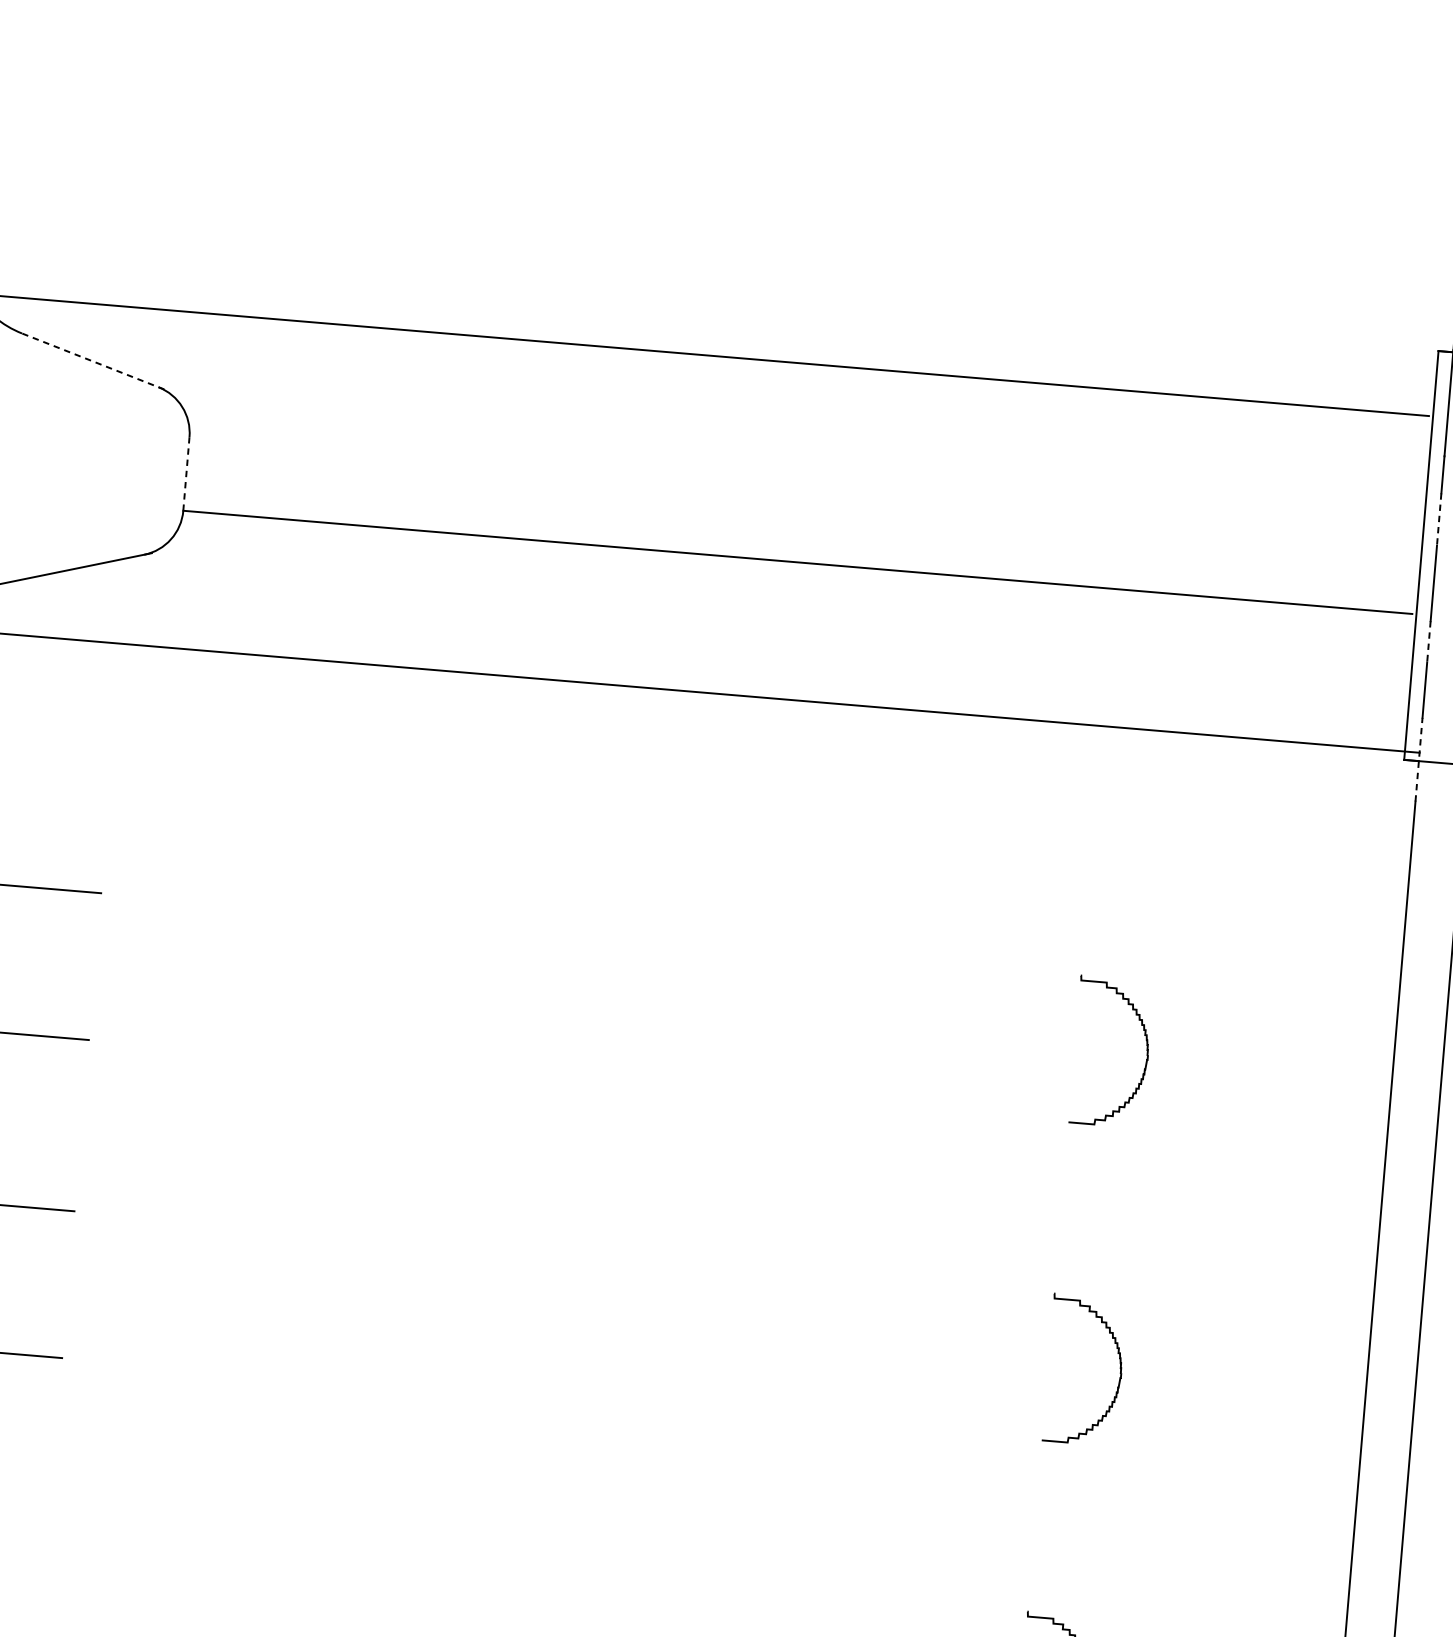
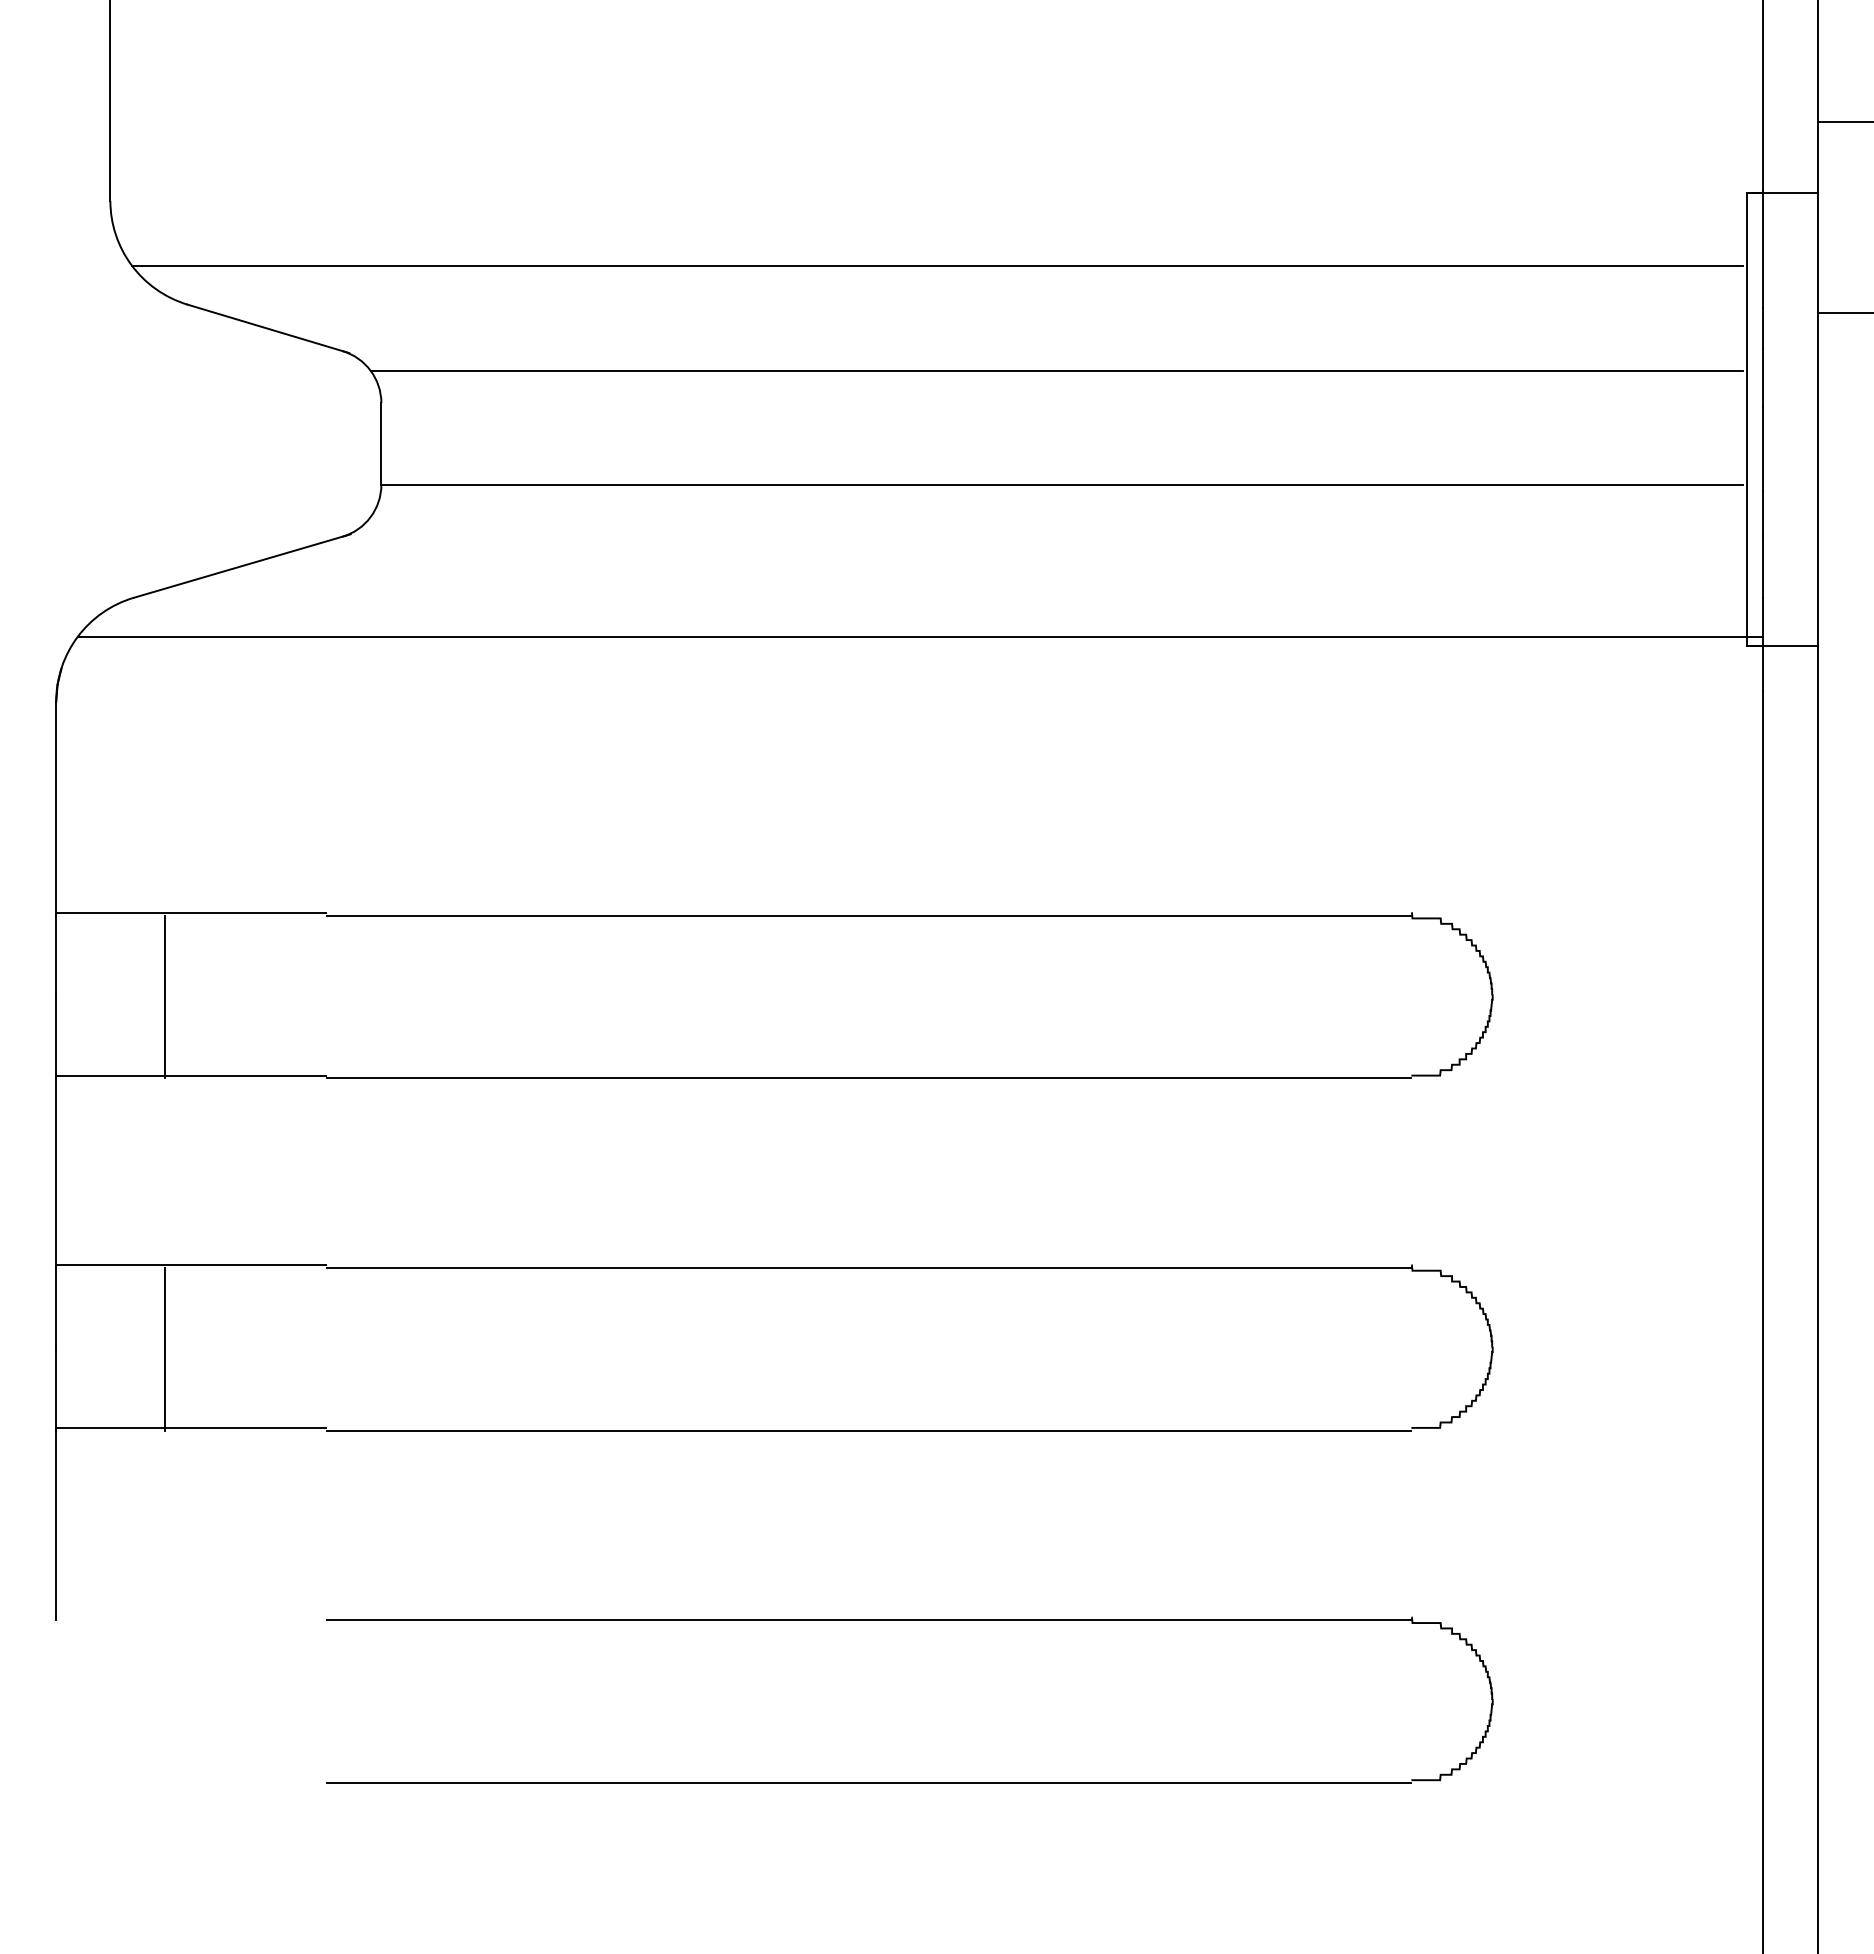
line: (92, 361) -> (267, 328), dashed -> solid
line: (801, 458) -> (1056, 370), added
line: (186, 473) -> (381, 443), dashed -> solid
line: (1439, 519) -> (1763, 378), dashed -> solid
line: (1428, 641) -> (1763, 513), dashed -> solid
line: (1419, 758) -> (1763, 643), dashed -> solid
line: (591, 936) -> (869, 915), added
line: (578, 1083) -> (869, 1078), added
line: (564, 1254) -> (869, 1267), added
line: (552, 1401) -> (869, 1430), added
line: (537, 1573) -> (869, 1620), added

